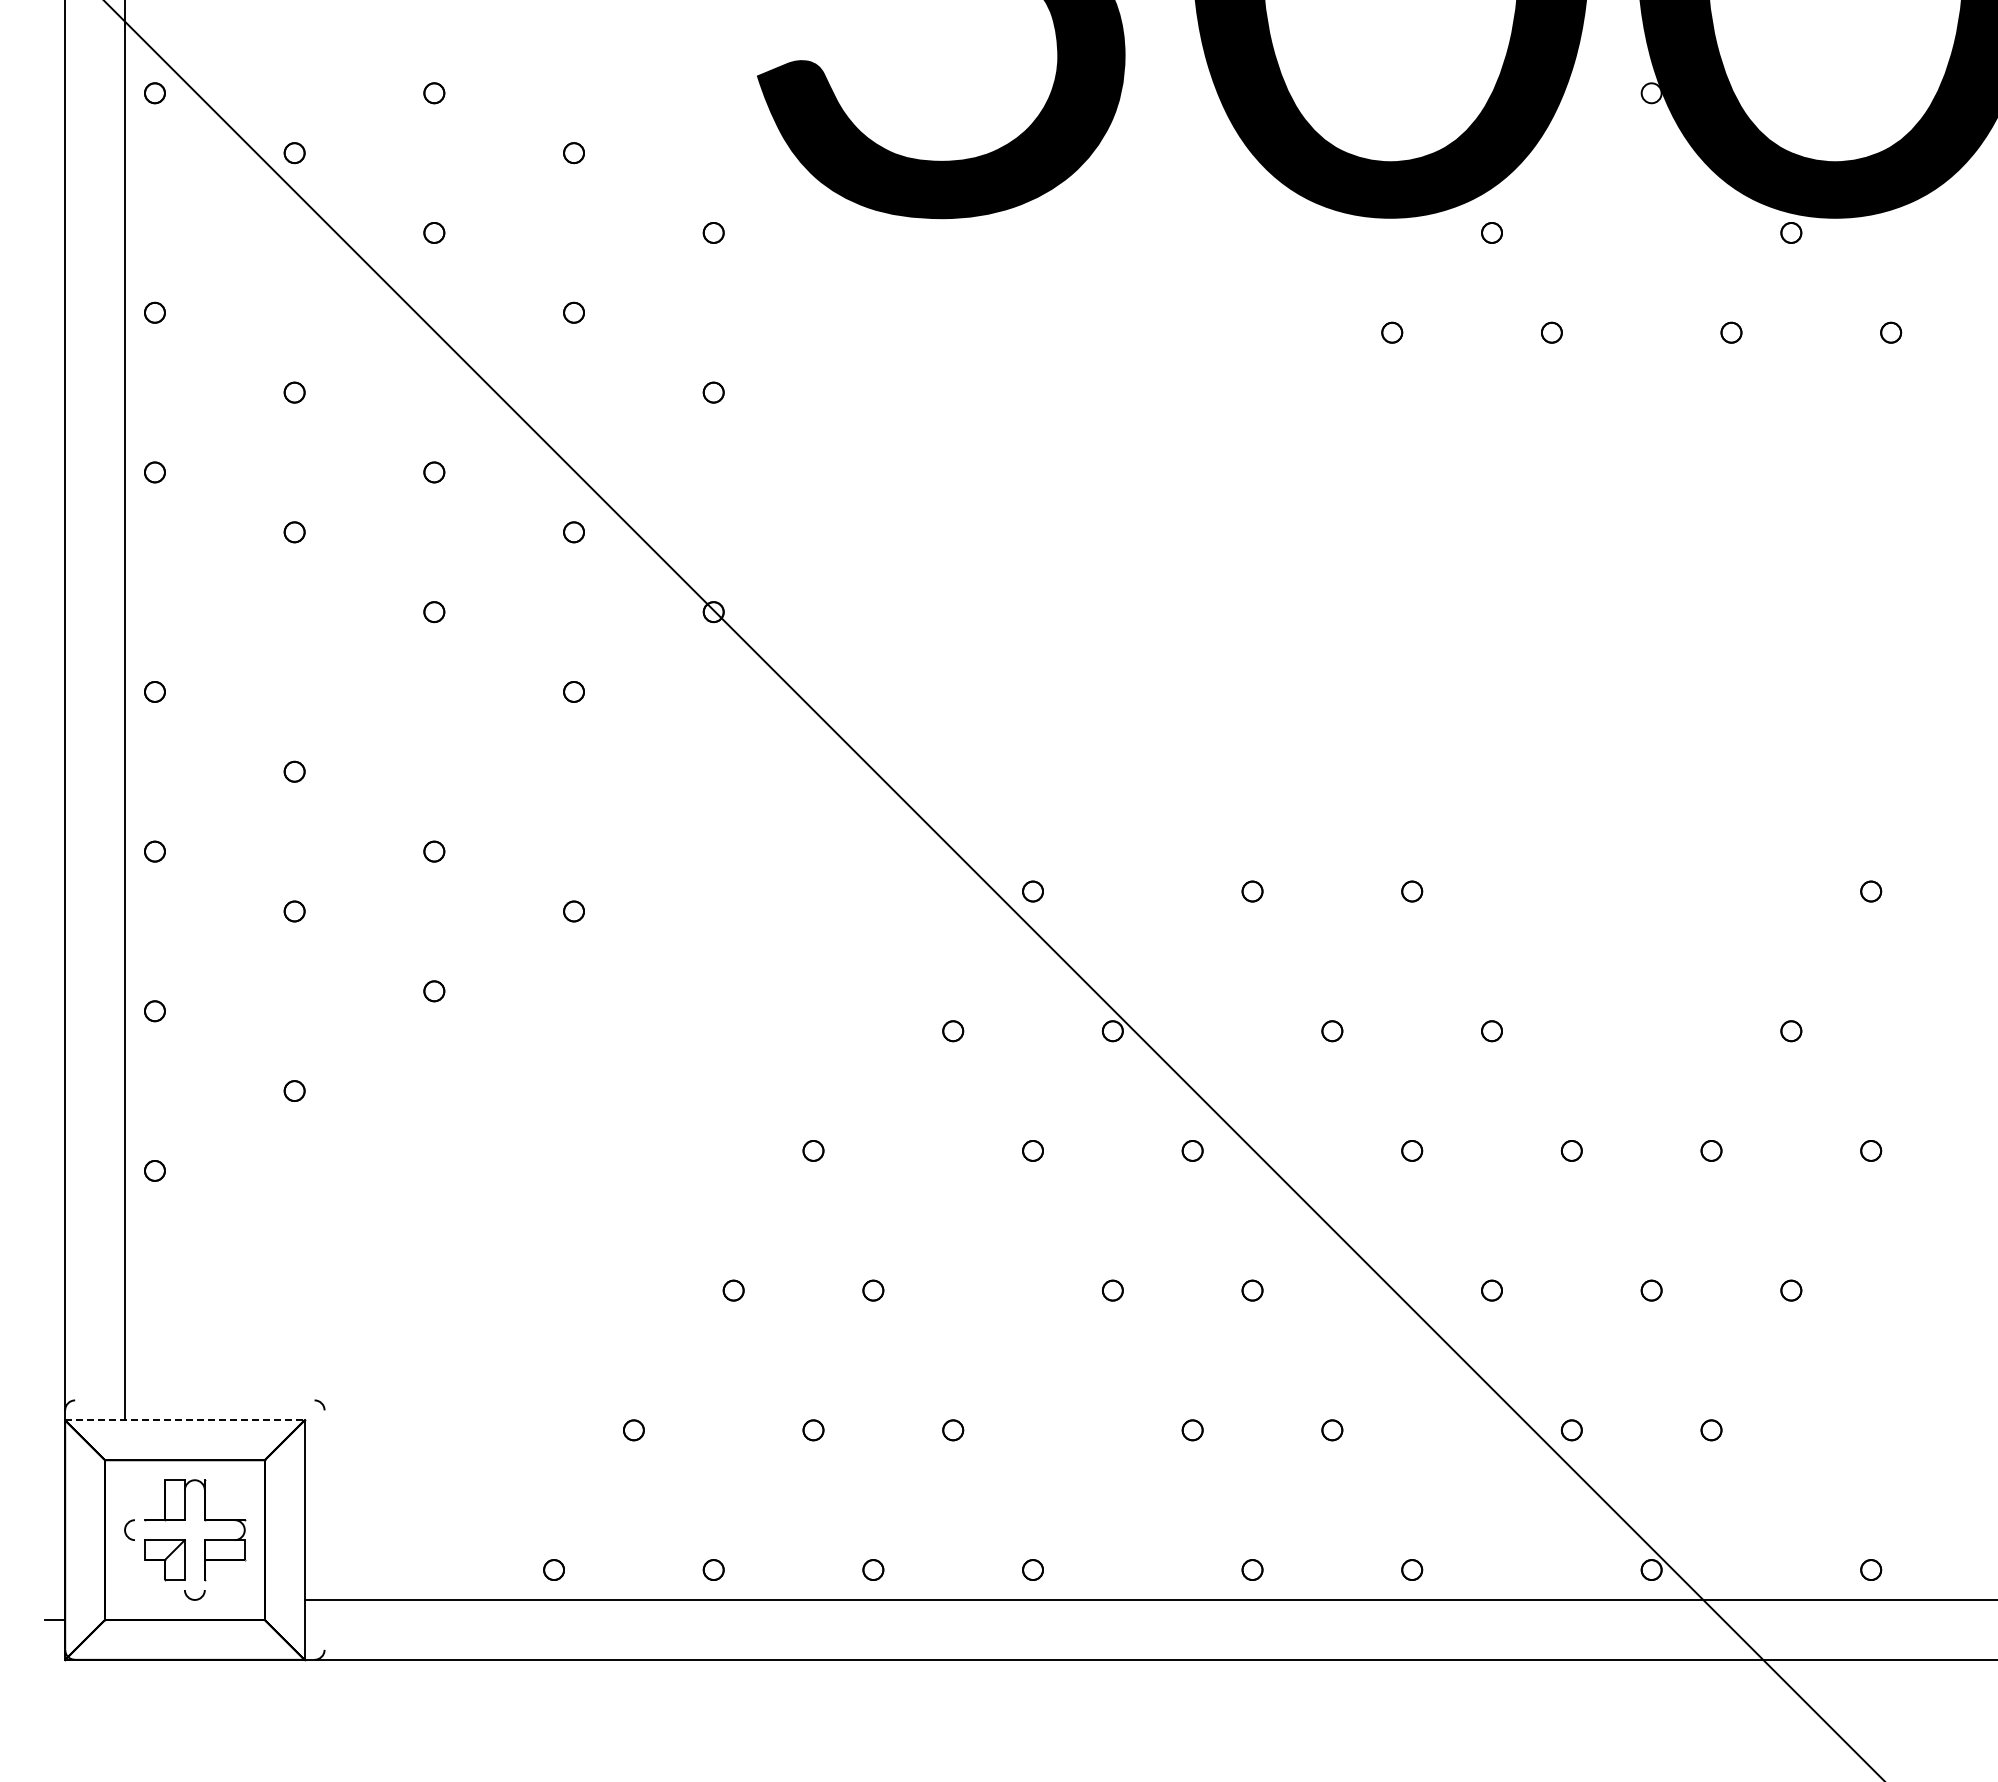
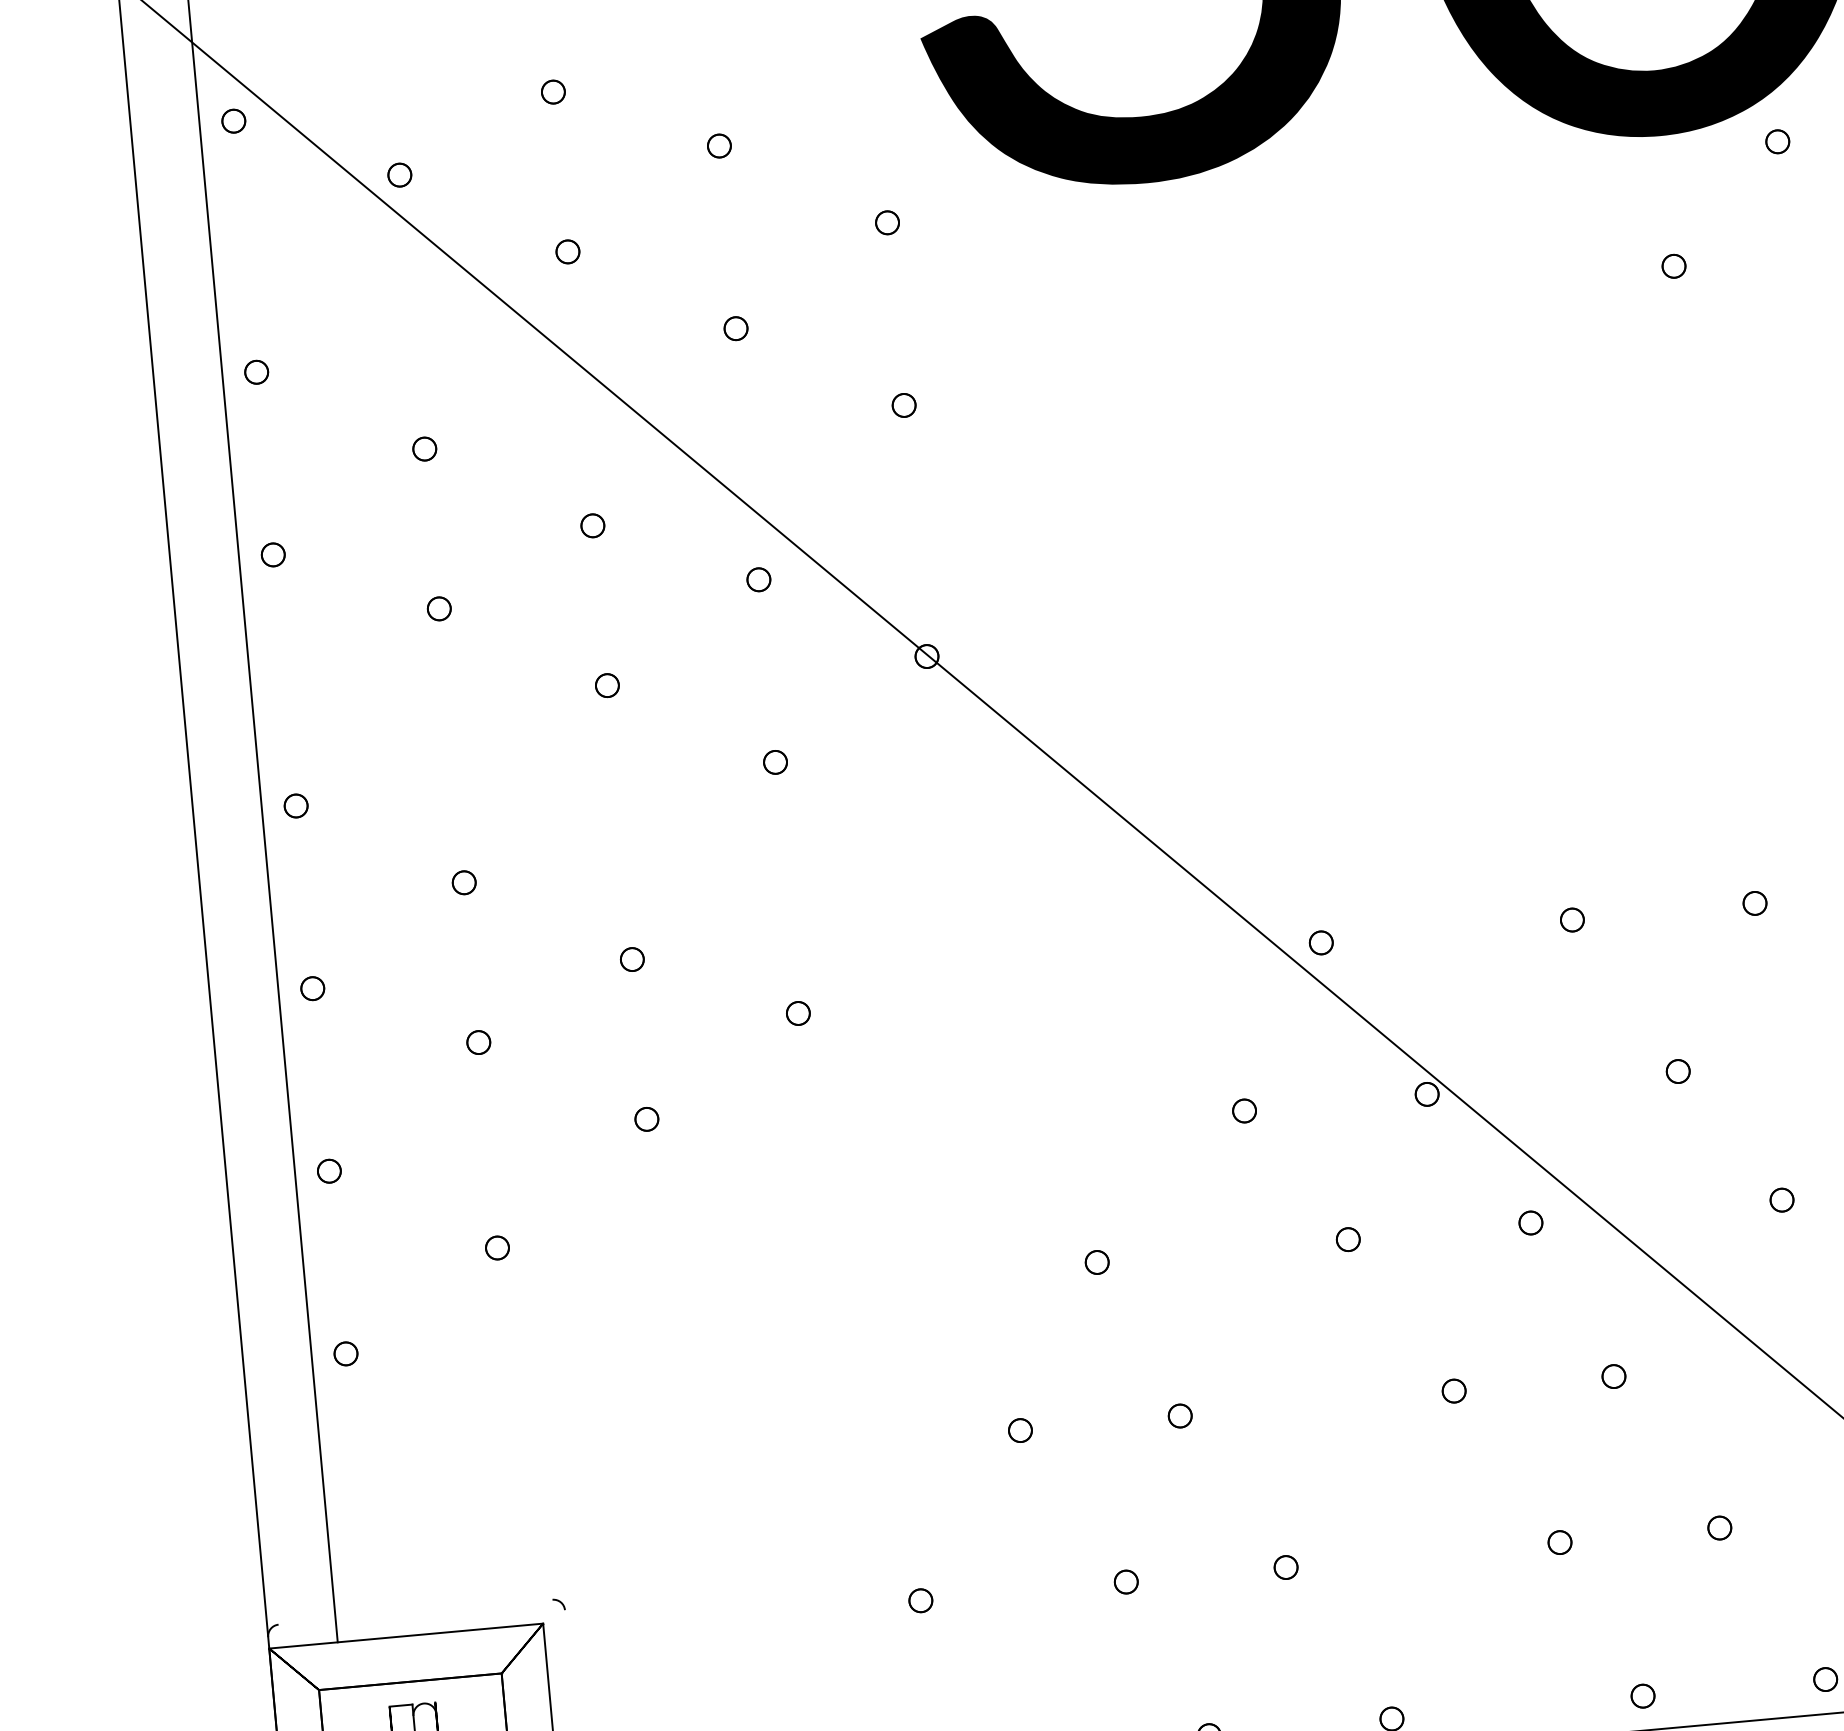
line: (184, 1420) -> (405, 1636), dashed -> solid

